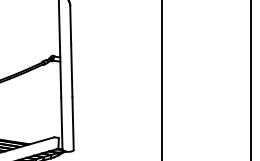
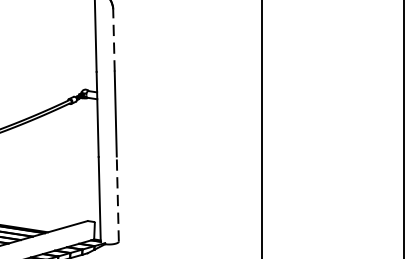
line: (70, 24) -> (113, 39), solid -> dashed
line: (73, 123) -> (118, 198), solid -> dashed

